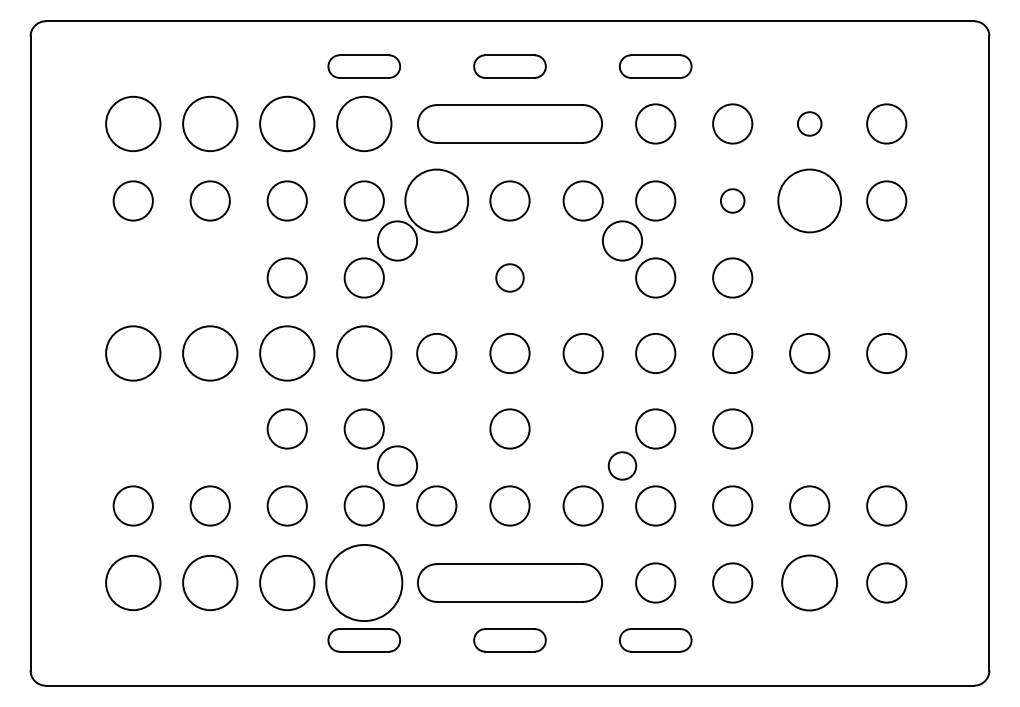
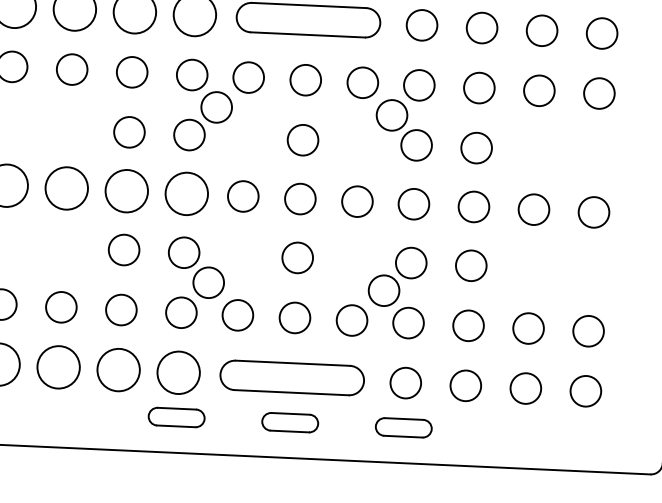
circle: (809, 123) -> (541, 30), size x1.67
circle: (436, 200) -> (248, 77), size x0.62
circle: (732, 200) -> (479, 87), size x1.67
circle: (809, 200) -> (539, 90), size x0.62
circle: (509, 277) -> (302, 139), size x1.43
circle: (622, 465) -> (384, 290), size x1.43
circle: (364, 582) -> (178, 372), size x0.71
circle: (809, 582) -> (525, 388), size x0.71

